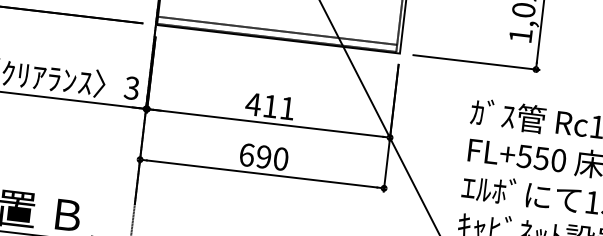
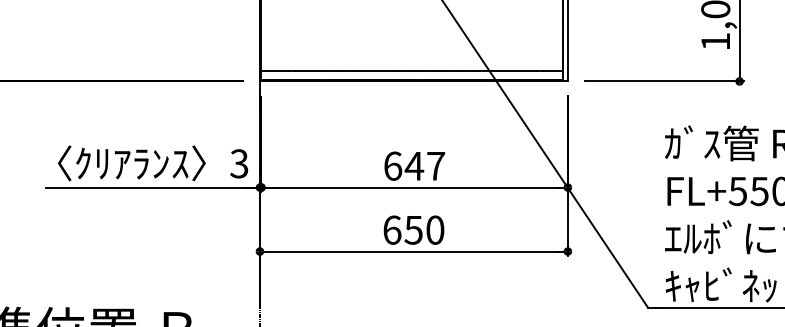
text: (270, 105) -> (414, 165), 411 -> 647
text: (263, 156) -> (413, 229), 690 -> 650

